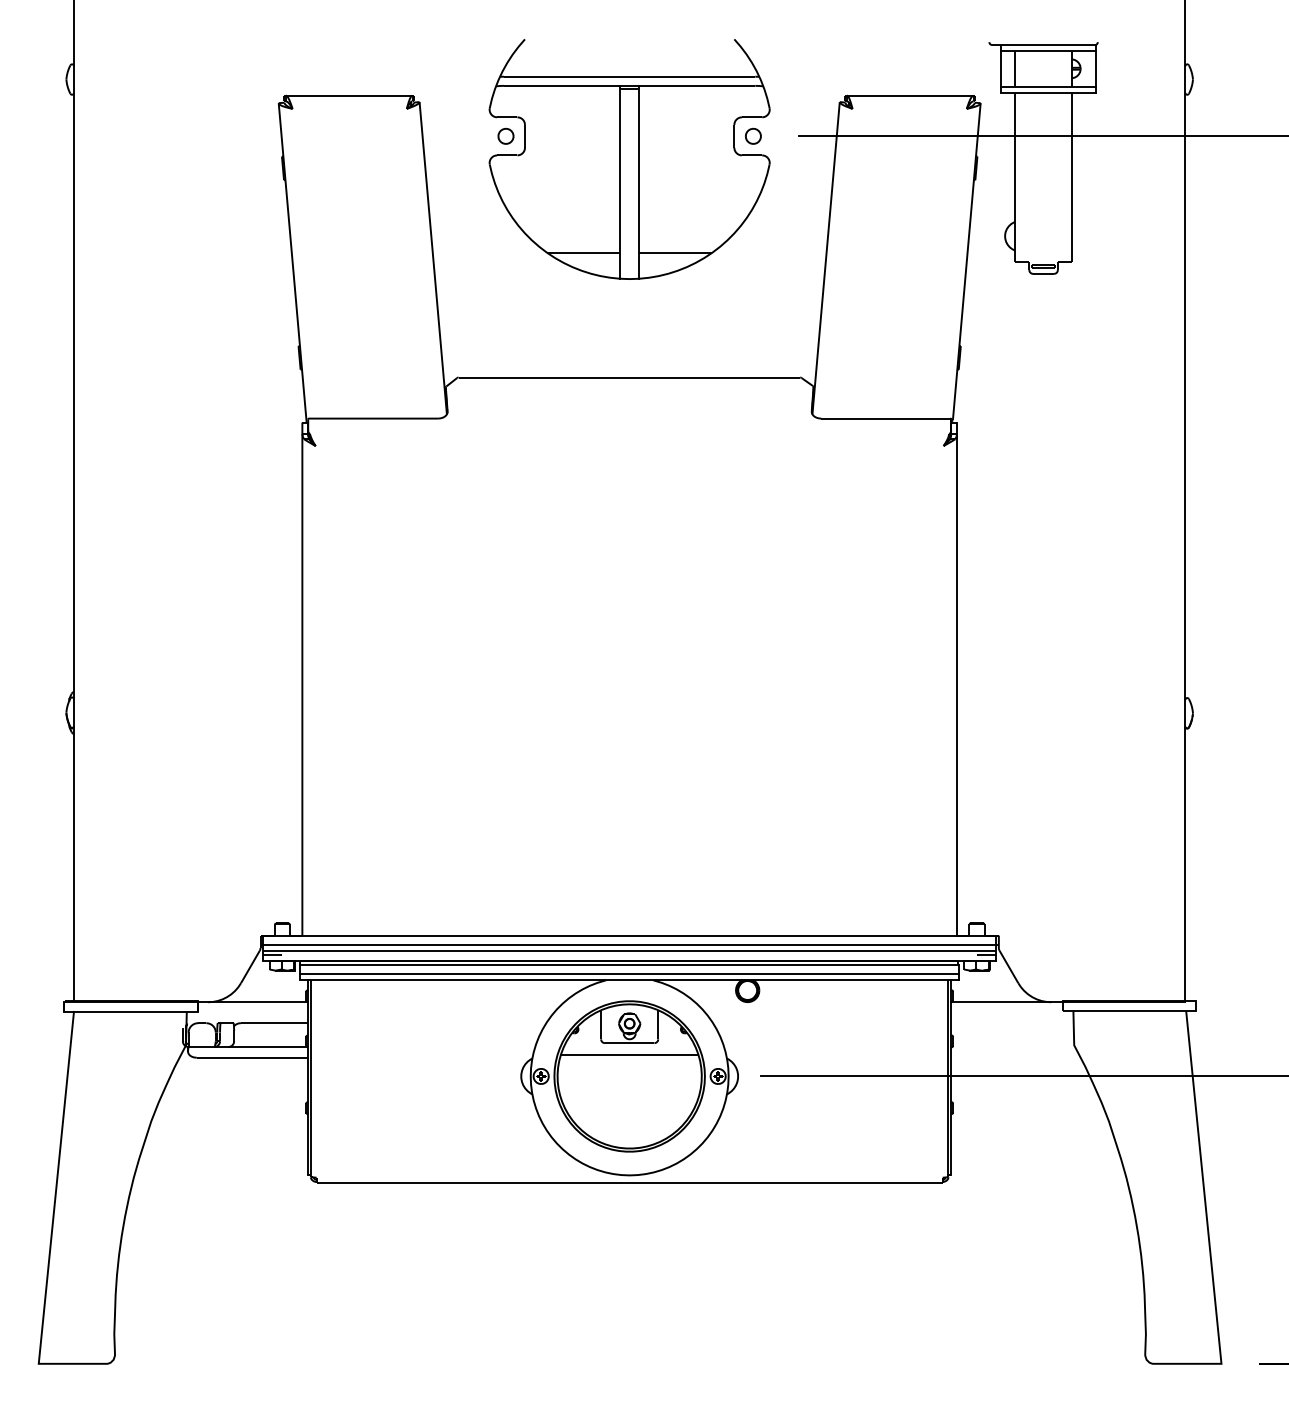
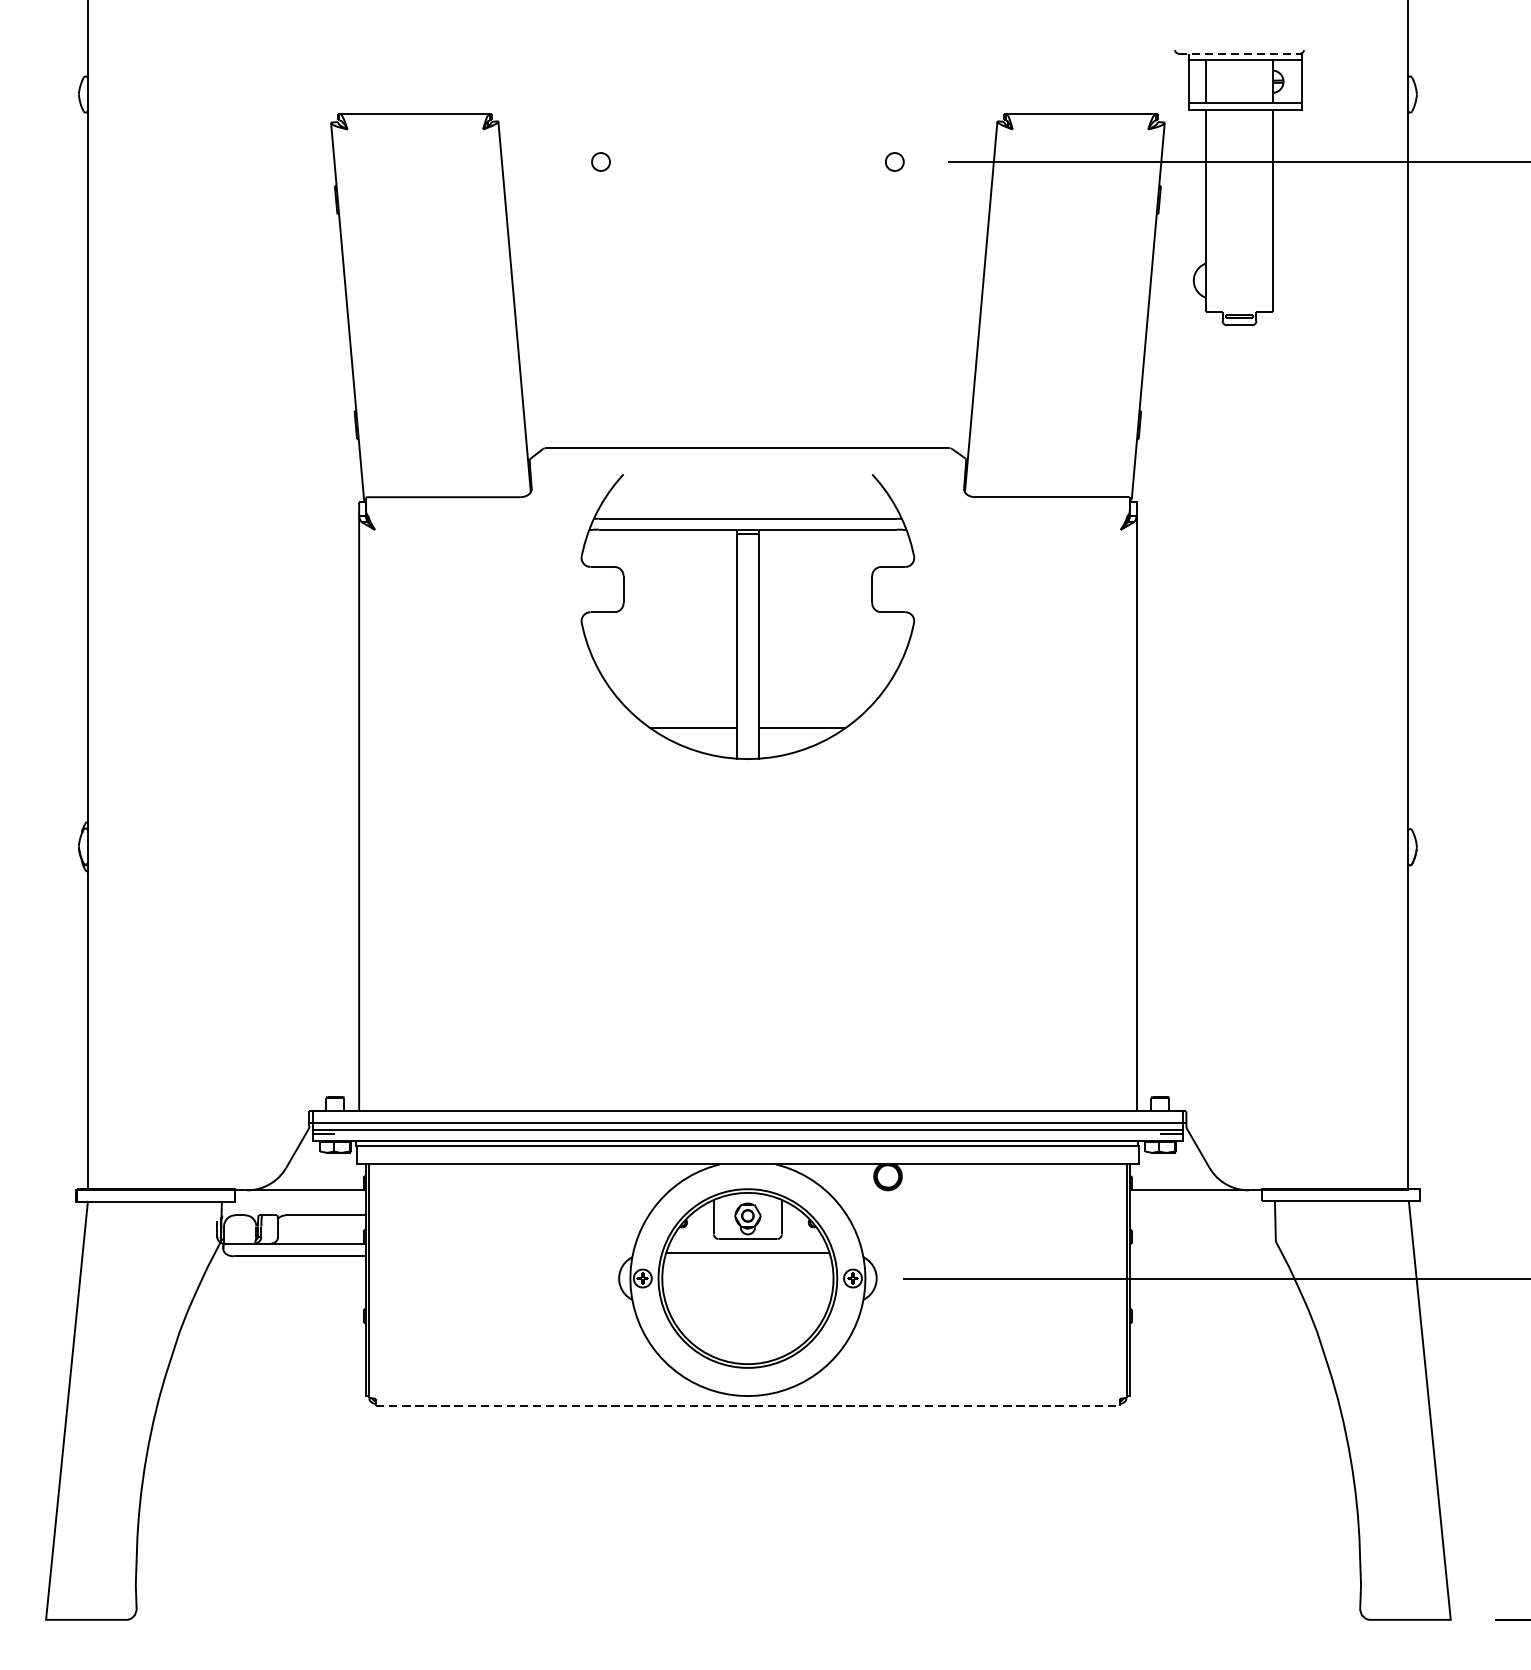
line: (1044, 45) -> (1240, 54), solid -> dashed
part: (629, 159) -> (747, 617), moved
line: (629, 974) -> (747, 1157), removed
line: (630, 1183) -> (748, 1405), solid -> dashed

